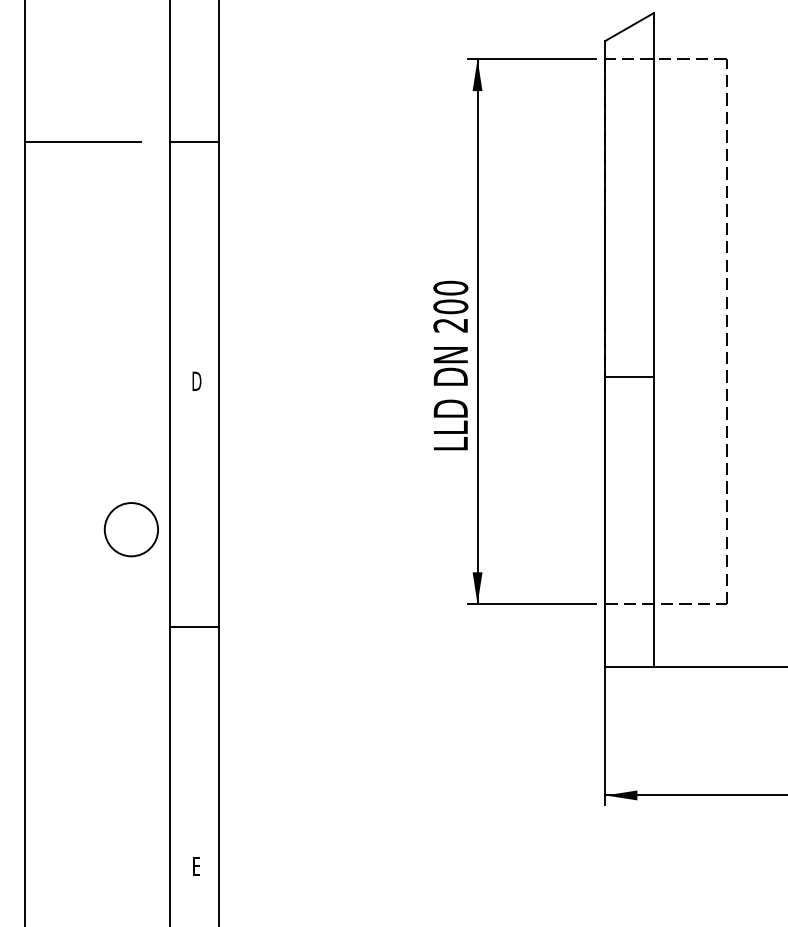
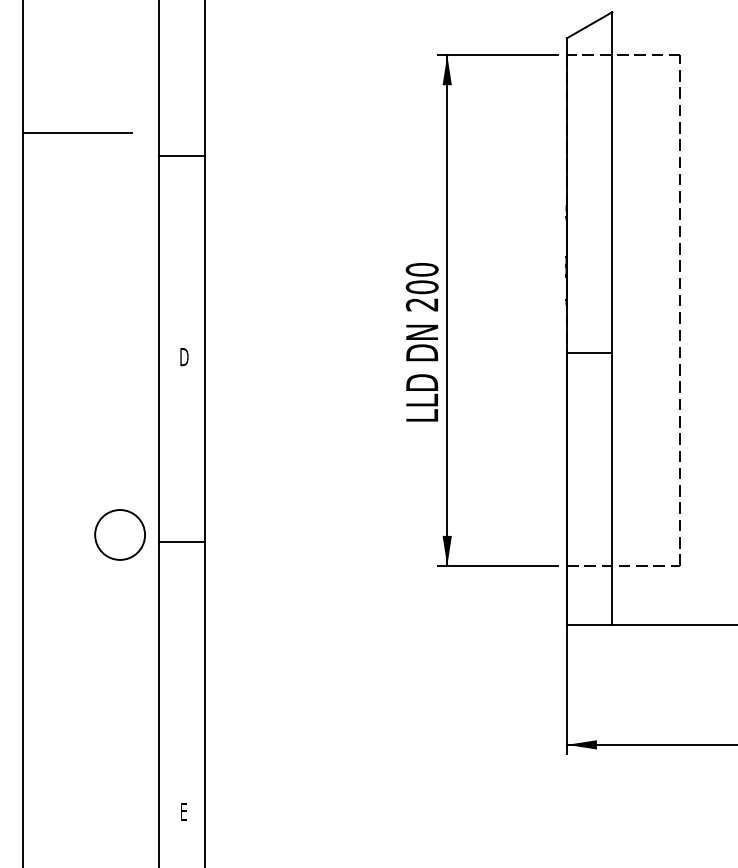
line: (193, 141) -> (181, 155), moved
circle: (130, 529) -> (119, 534), moved
line: (193, 626) -> (181, 541), moved

